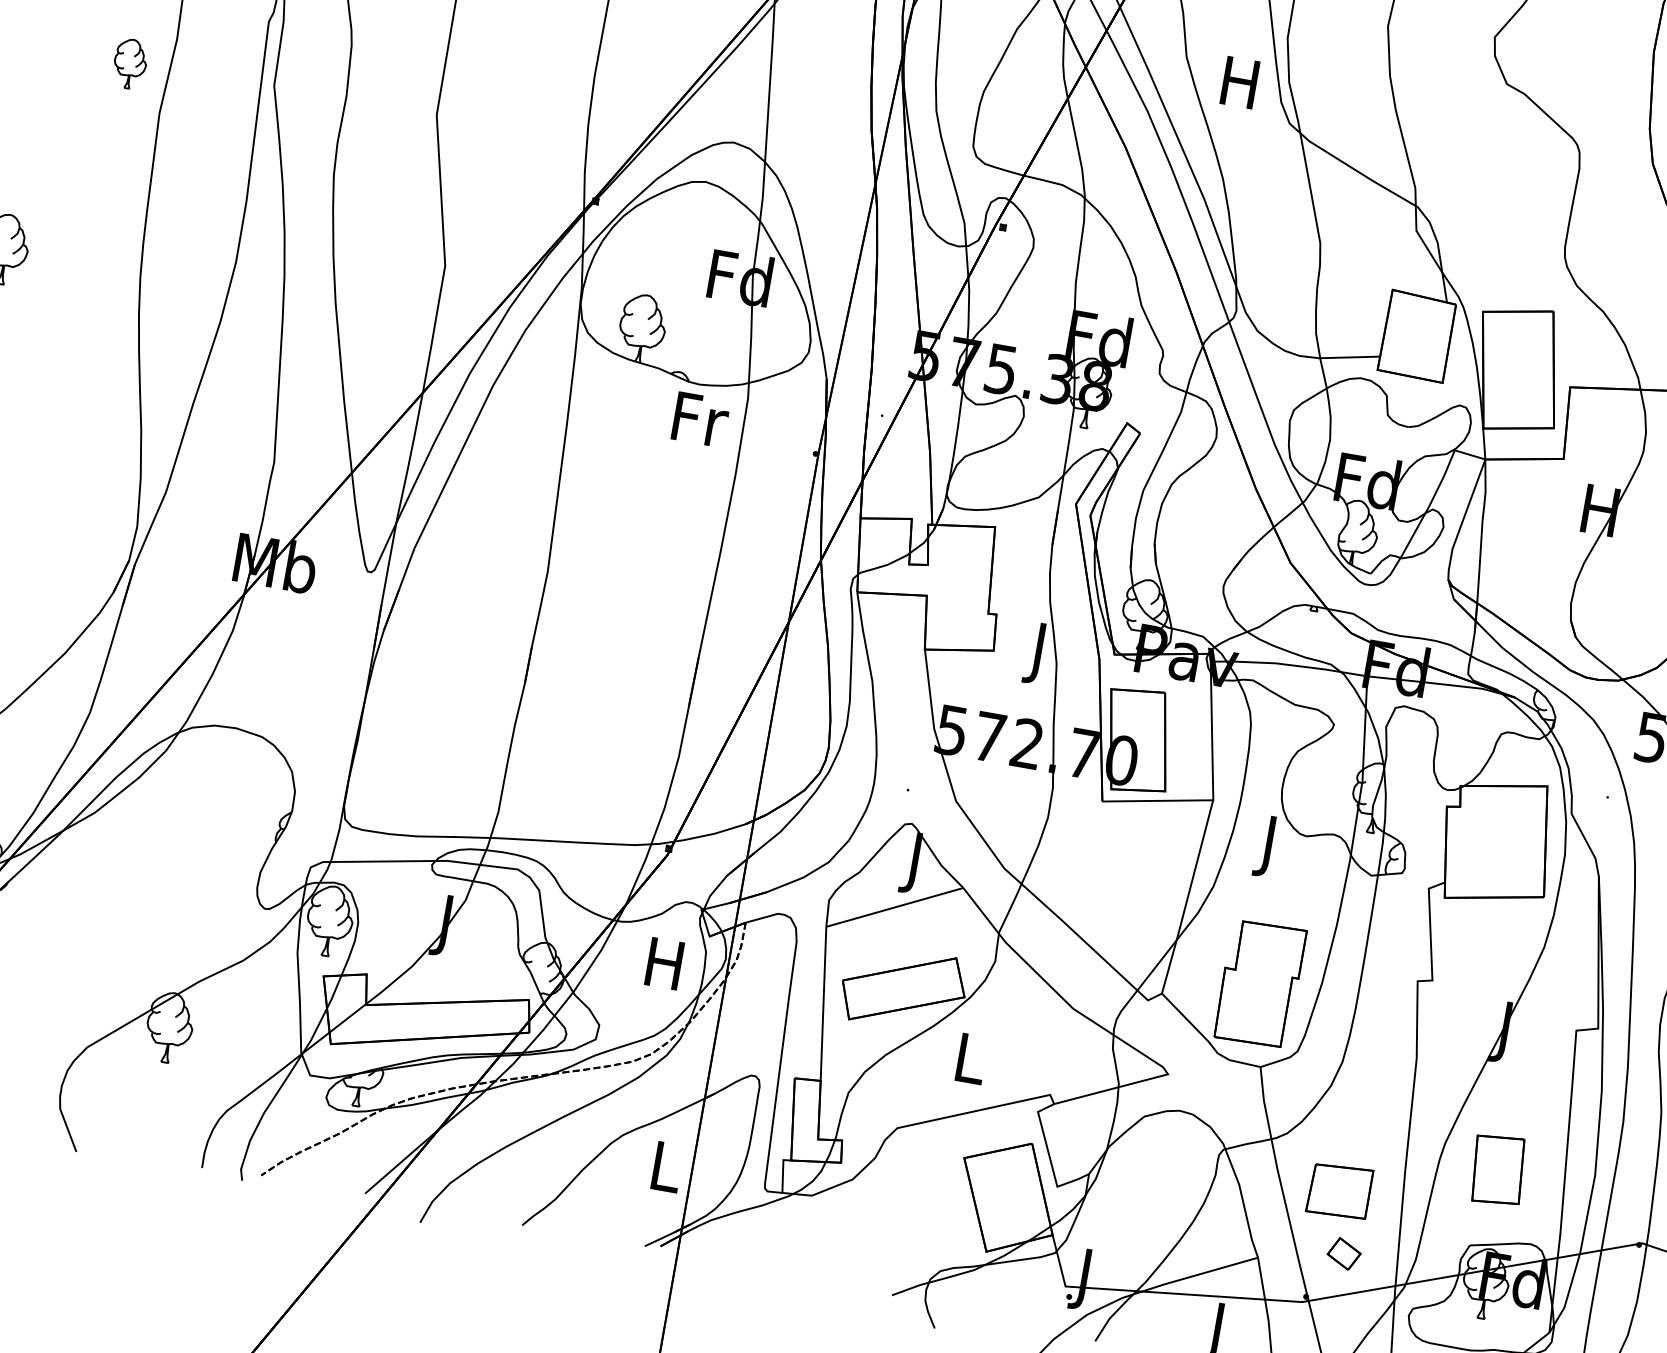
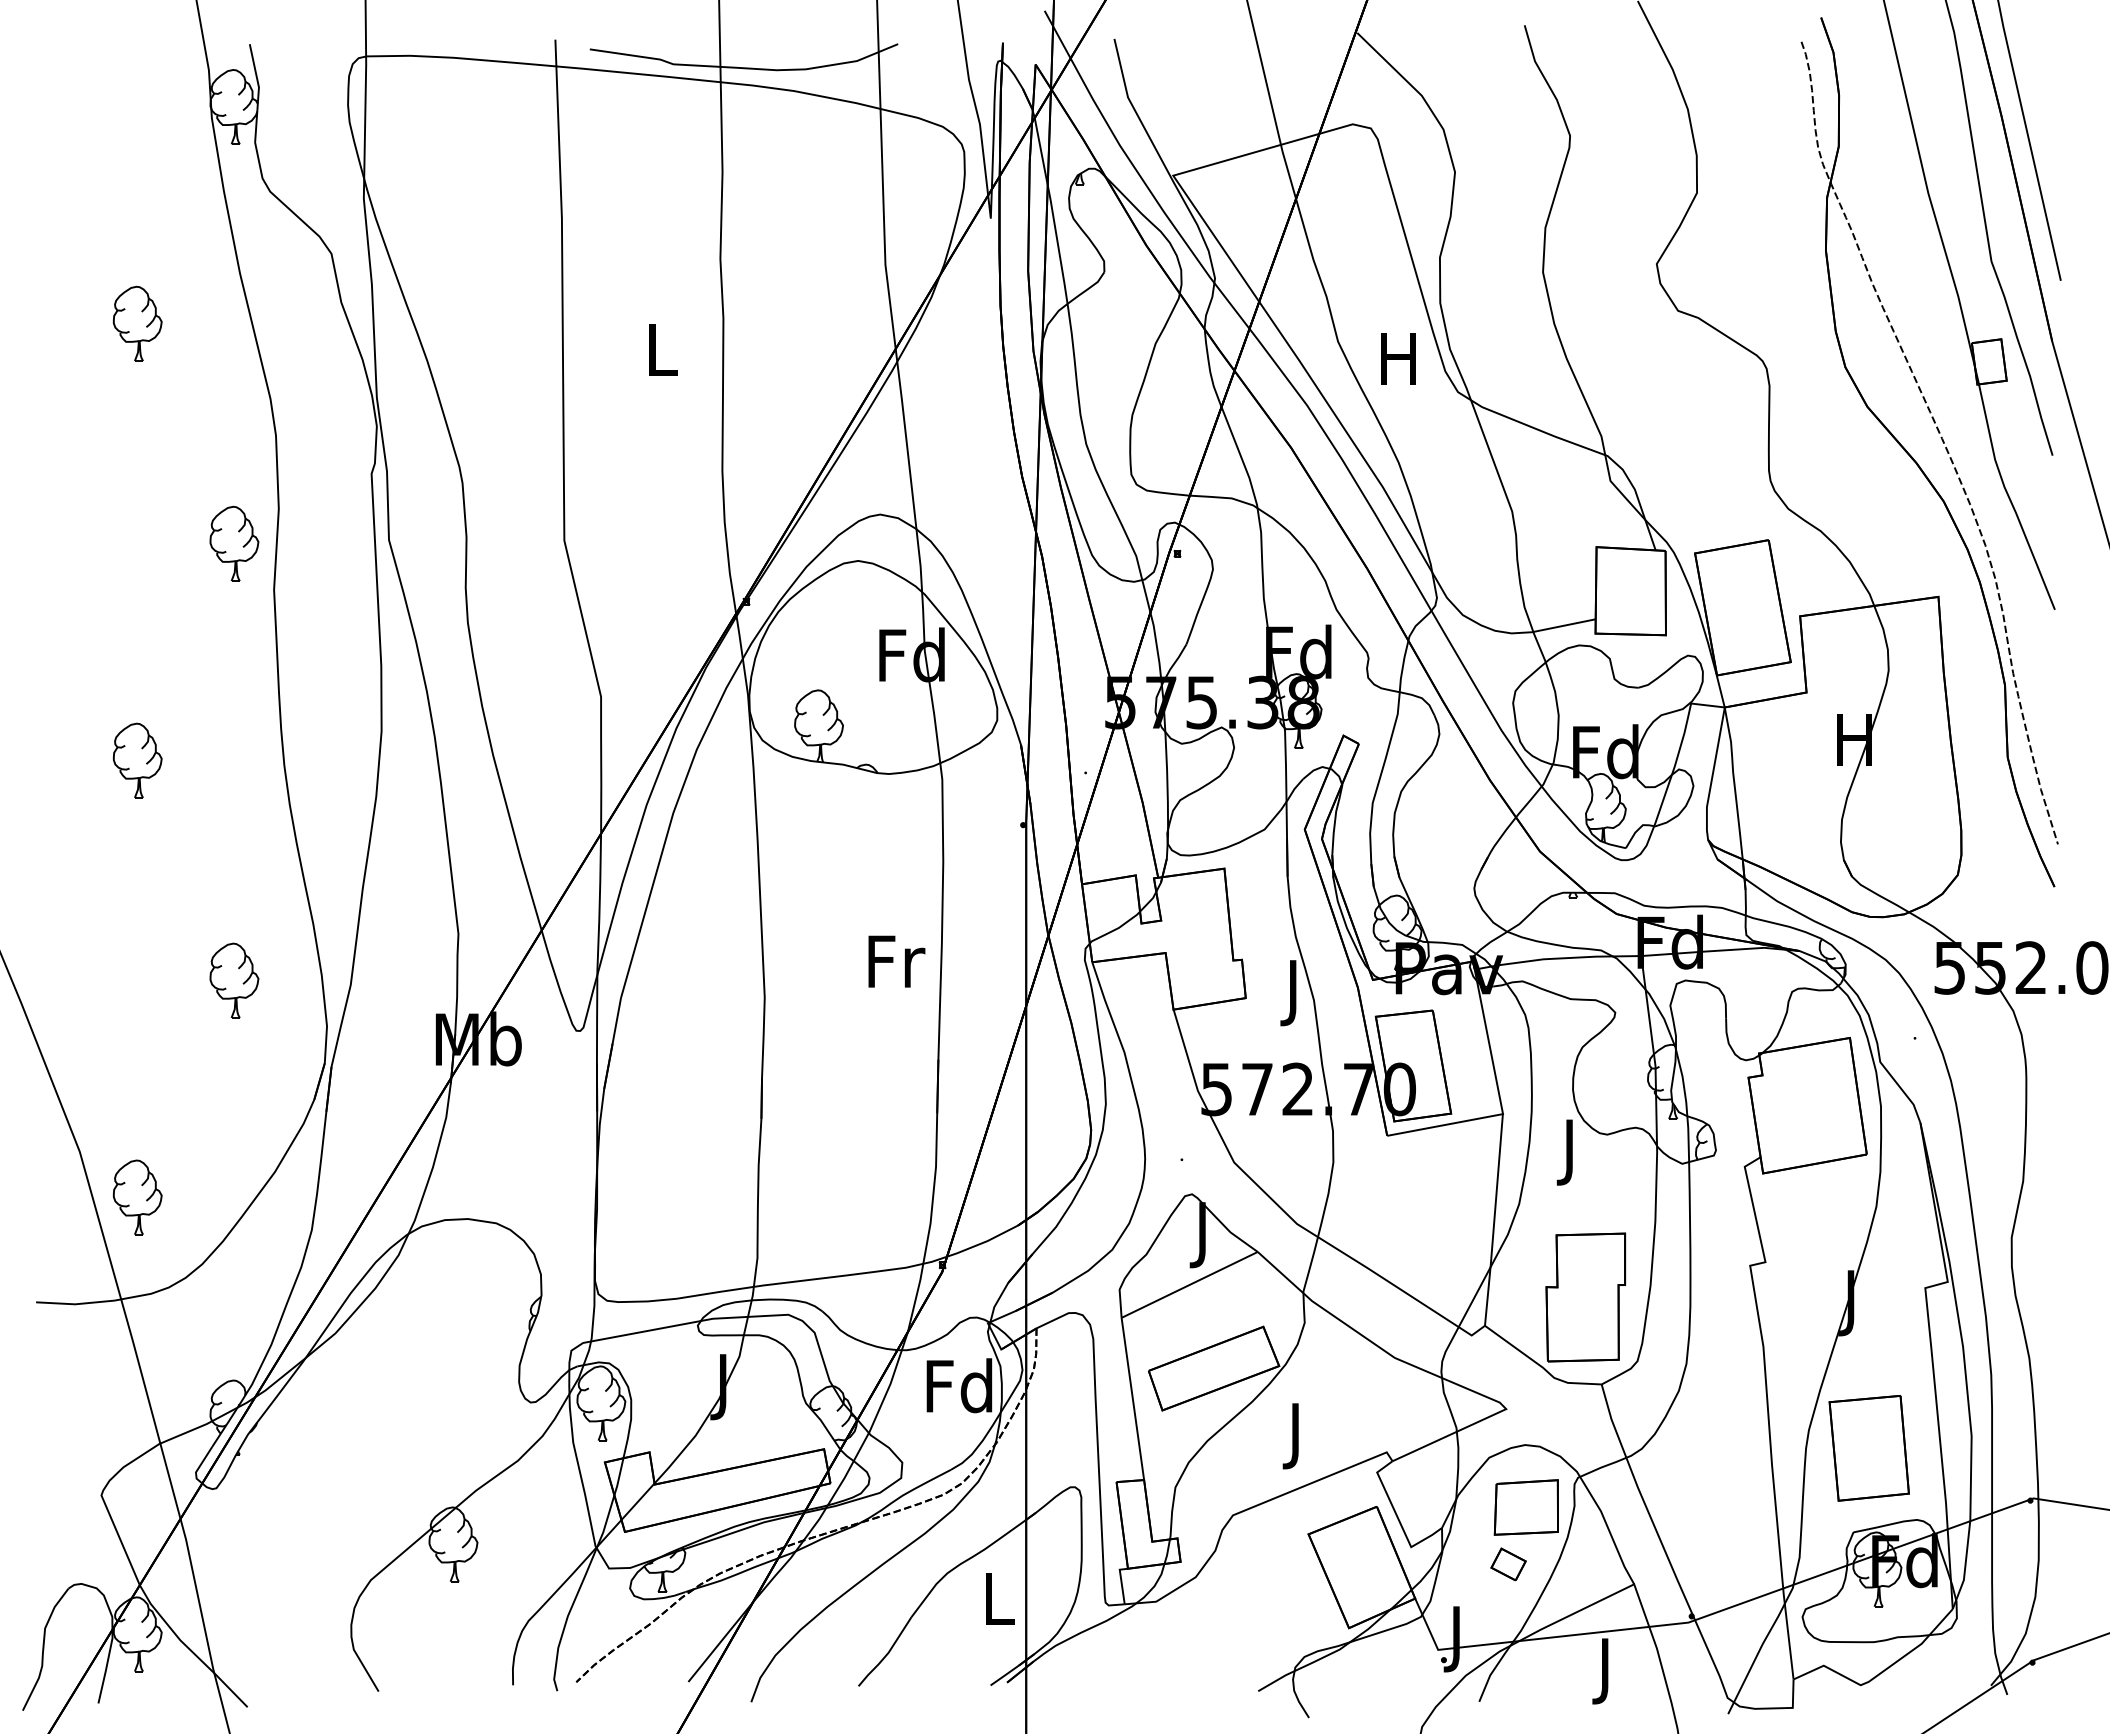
part: (130, 63) -> (234, 543), size x1.43
text: (700, 419) -> (896, 961), moved
part: (58, 469) -> (234, 980), added
text: (664, 963) -> (959, 1385), H -> Fd
text: (970, 1065) -> (1297, 1436), L -> J
part: (1497, 1170) -> (1868, 1448), size x1.43
part: (1338, 1190) -> (1525, 1507), moved
part: (1344, 1253) -> (1508, 1564), moved

